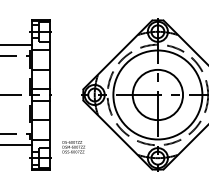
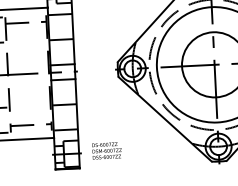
text: (73, 147) -> (106, 151), moved

